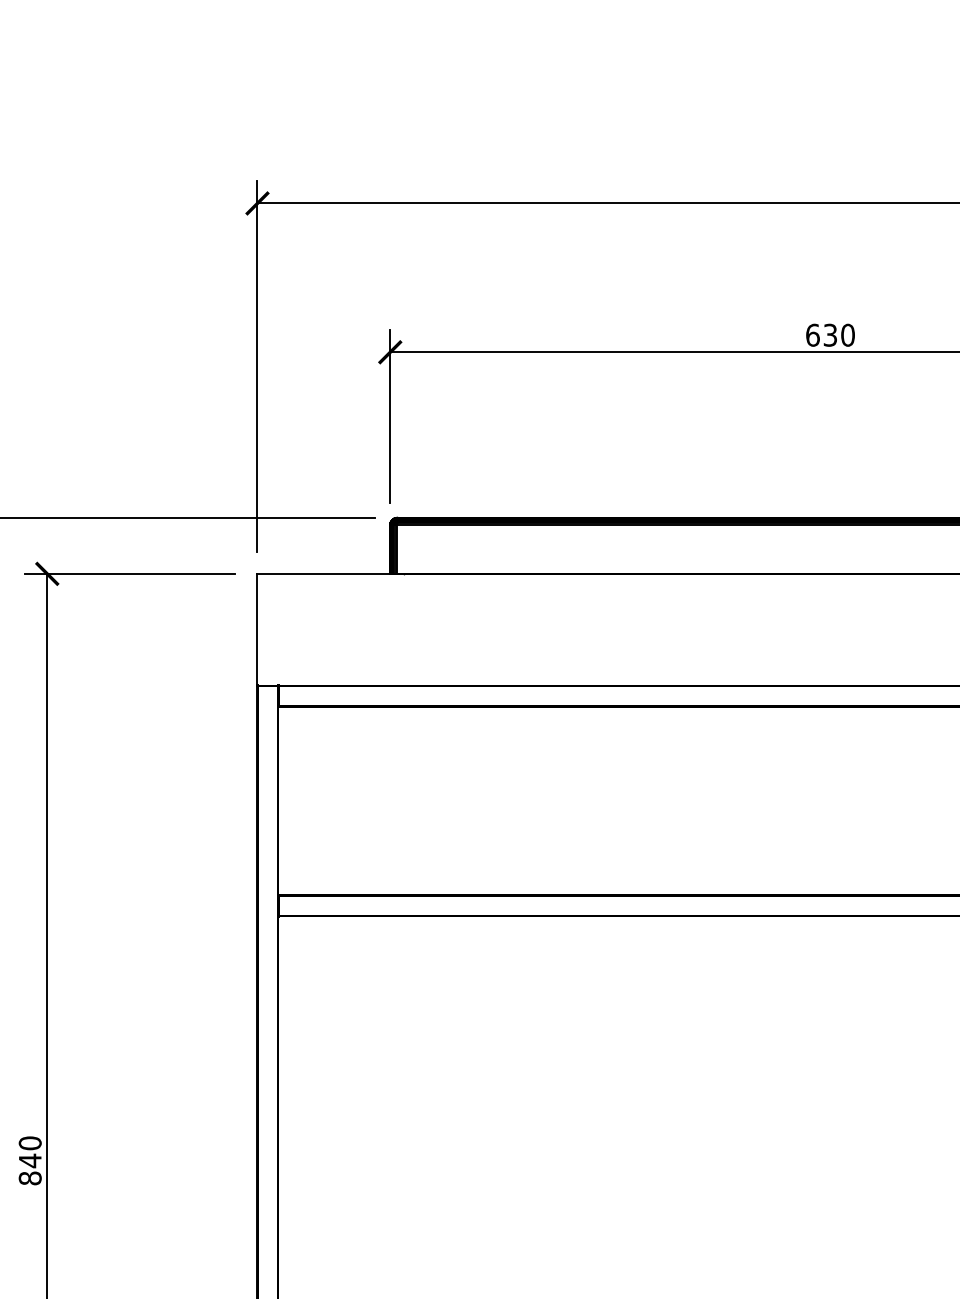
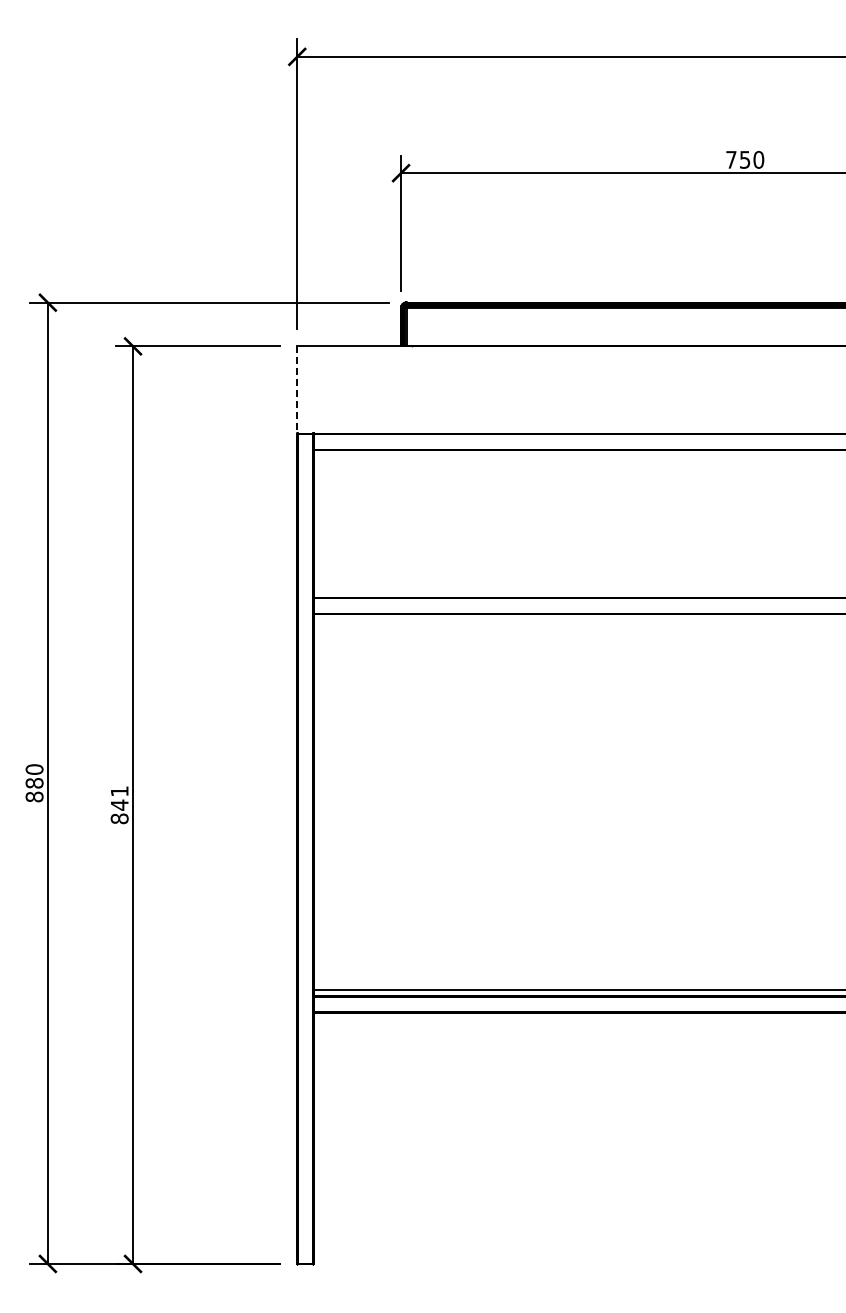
text: (821, 334) -> (738, 159), 630 -> 750
line: (257, 630) -> (297, 390), solid -> dashed
text: (29, 1143) -> (119, 791), 840 -> 841

